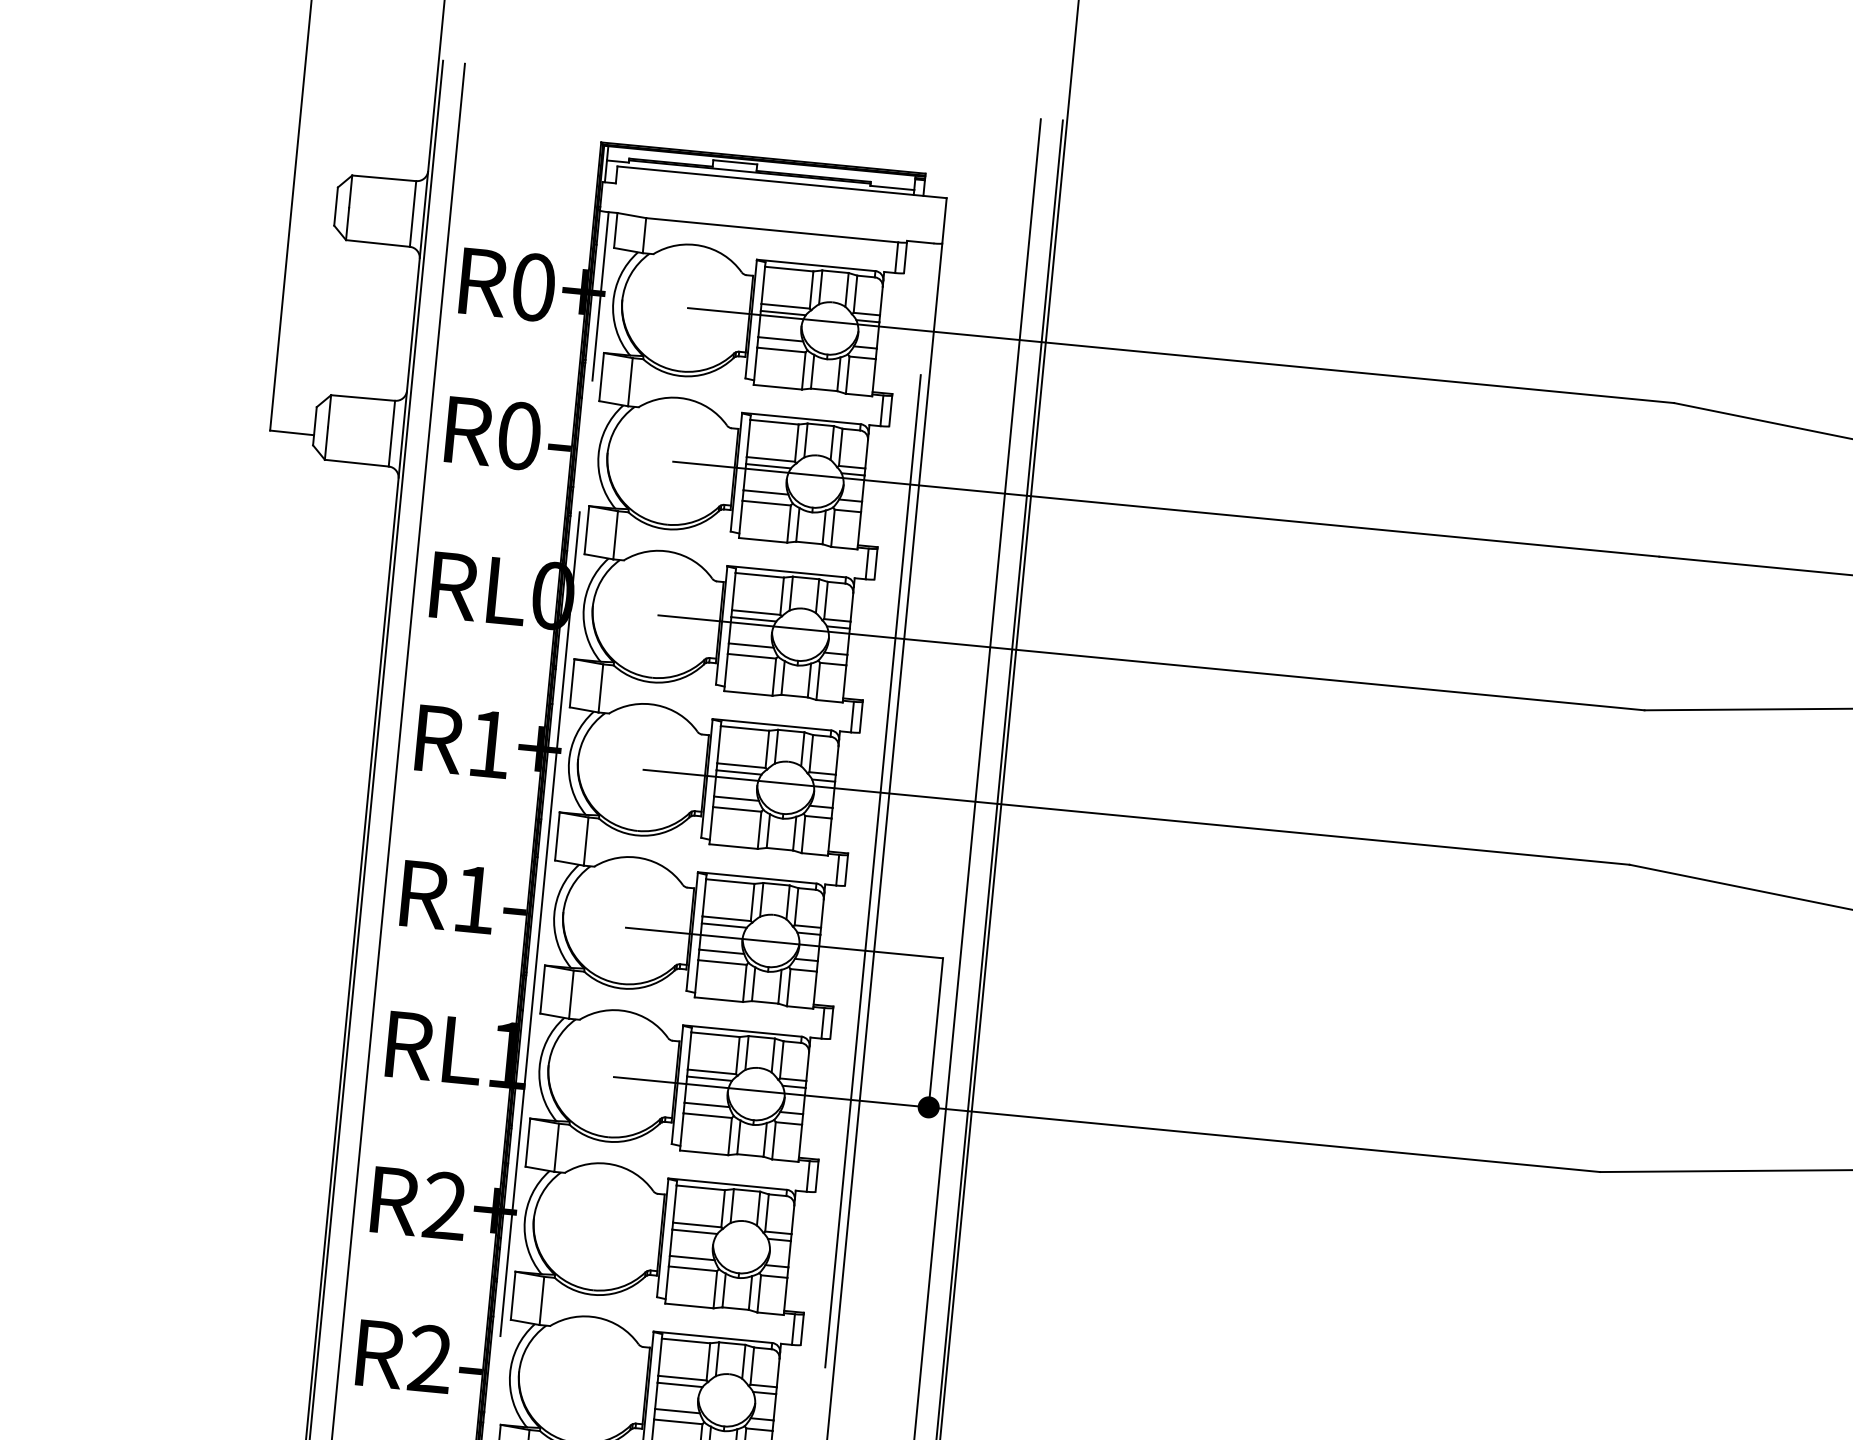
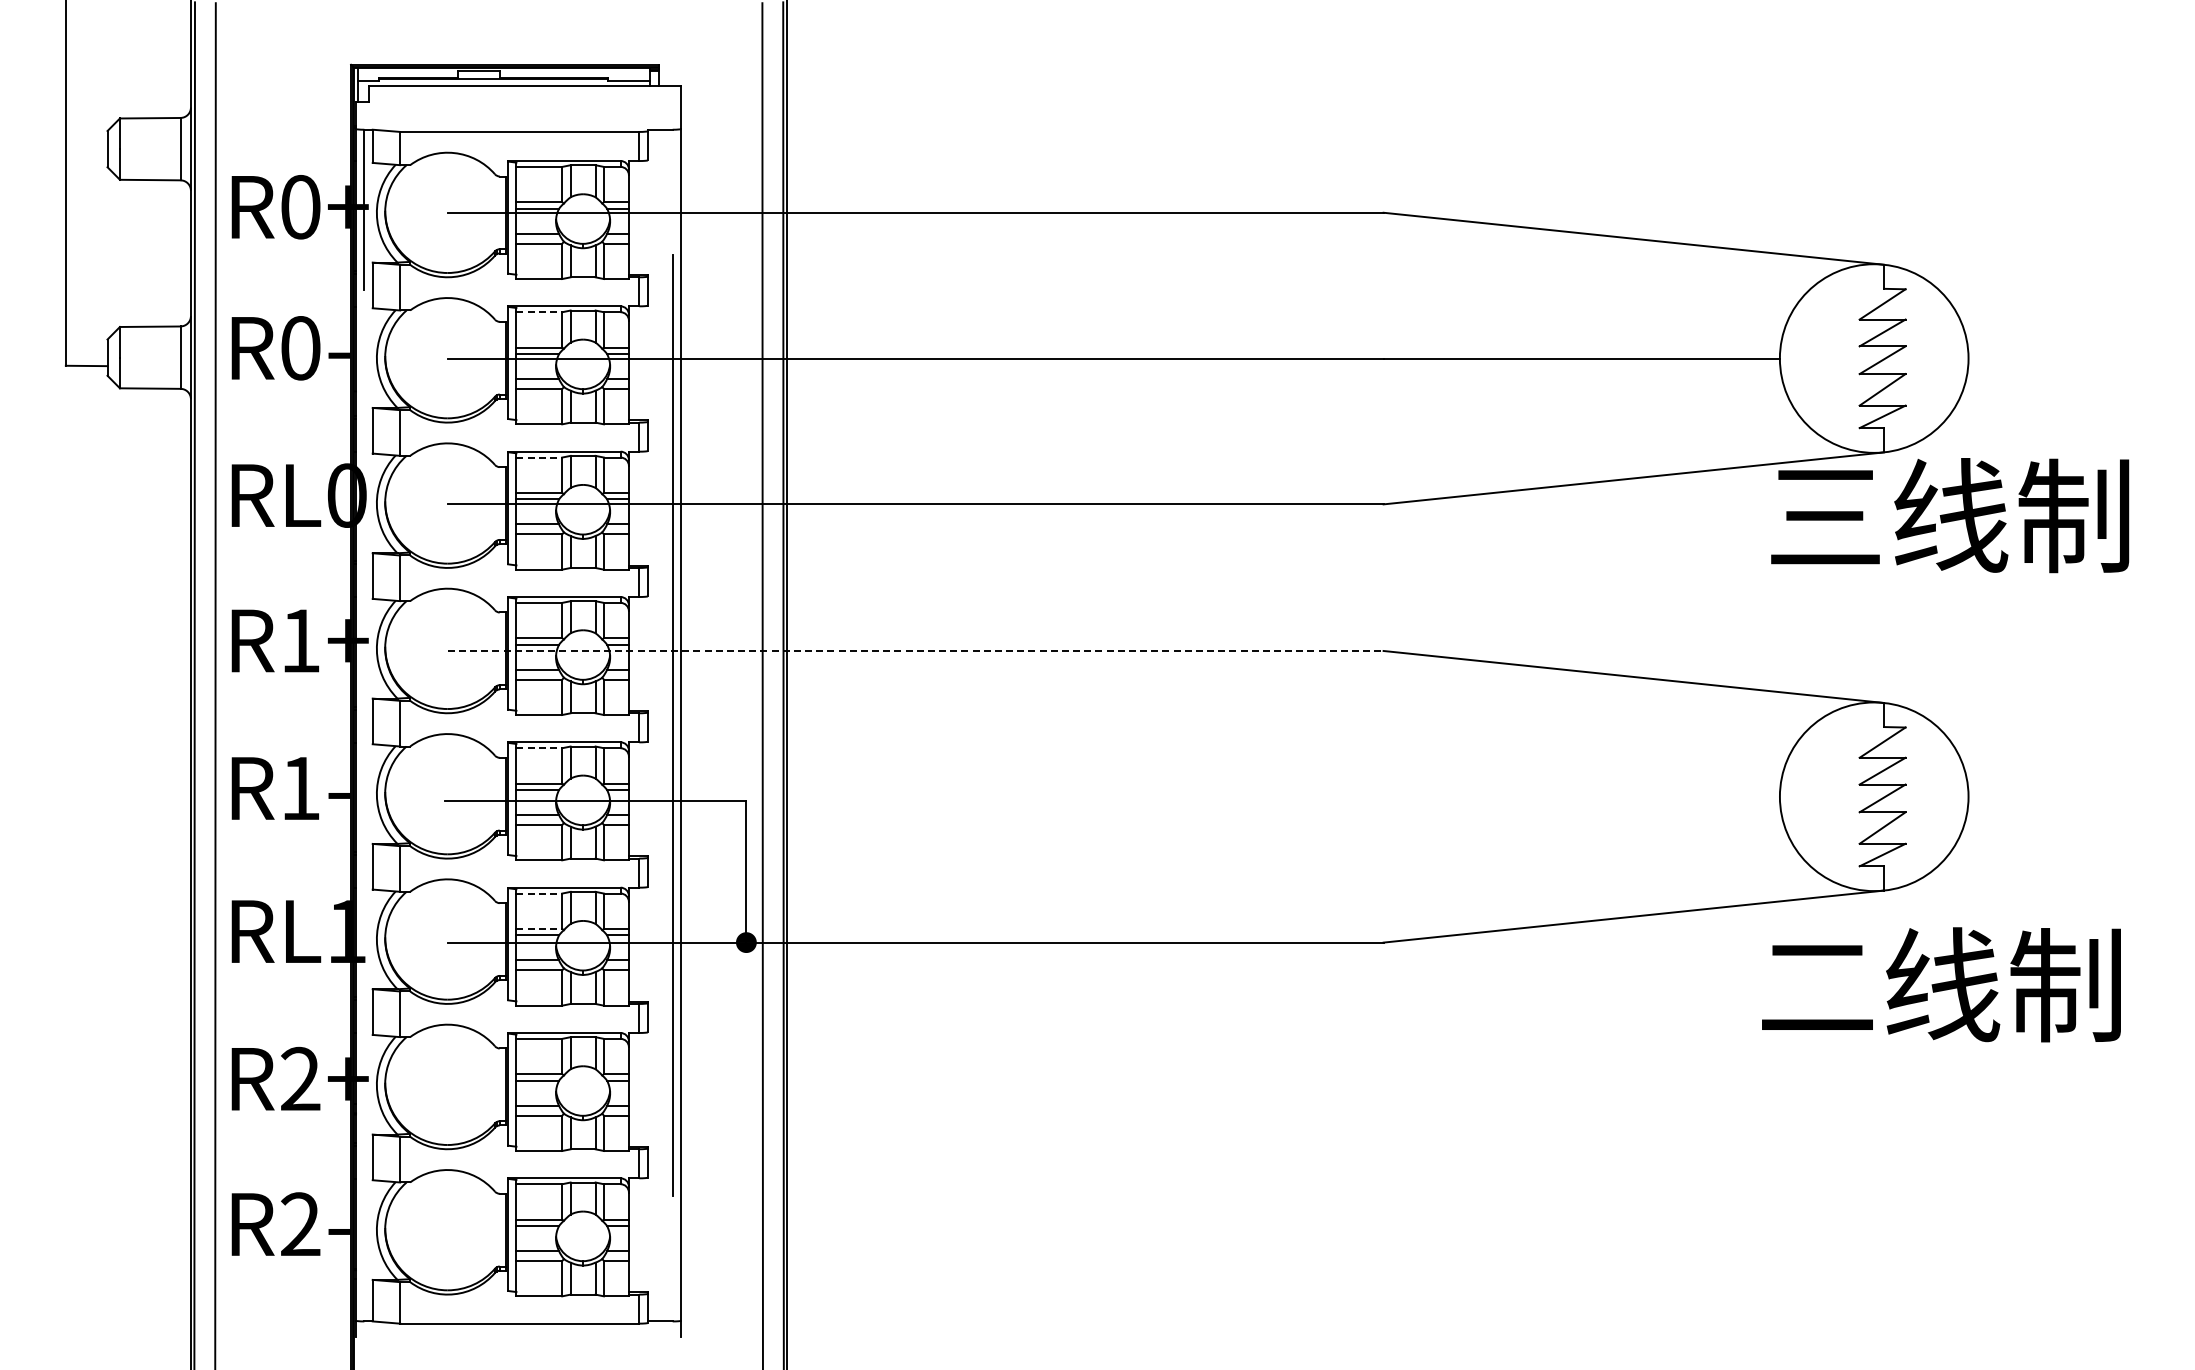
line: (774, 422) -> (539, 312), solid -> dashed
line: (759, 575) -> (539, 457), solid -> dashed
line: (1136, 816) -> (915, 650), solid -> dashed
line: (730, 881) -> (539, 748), solid -> dashed
line: (540, 924) -> (364, 805), removed
line: (715, 1034) -> (539, 893), solid -> dashed
line: (712, 1071) -> (539, 928), solid -> dashed

